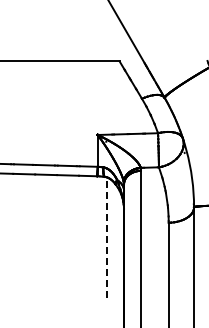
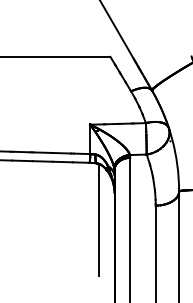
line: (107, 237) -> (99, 219), dashed -> solid

